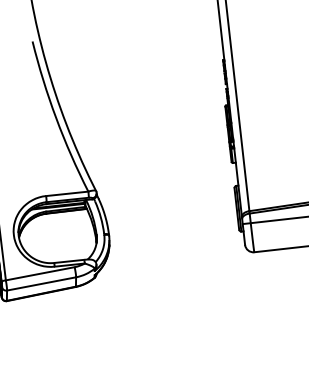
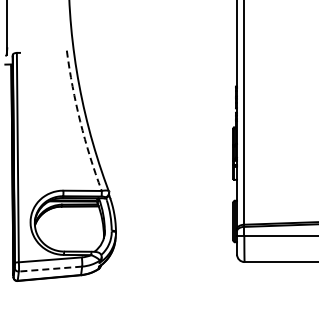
arc: (56, 117) -> (80, 121), solid -> dashed
line: (41, 284) -> (50, 269), solid -> dashed

